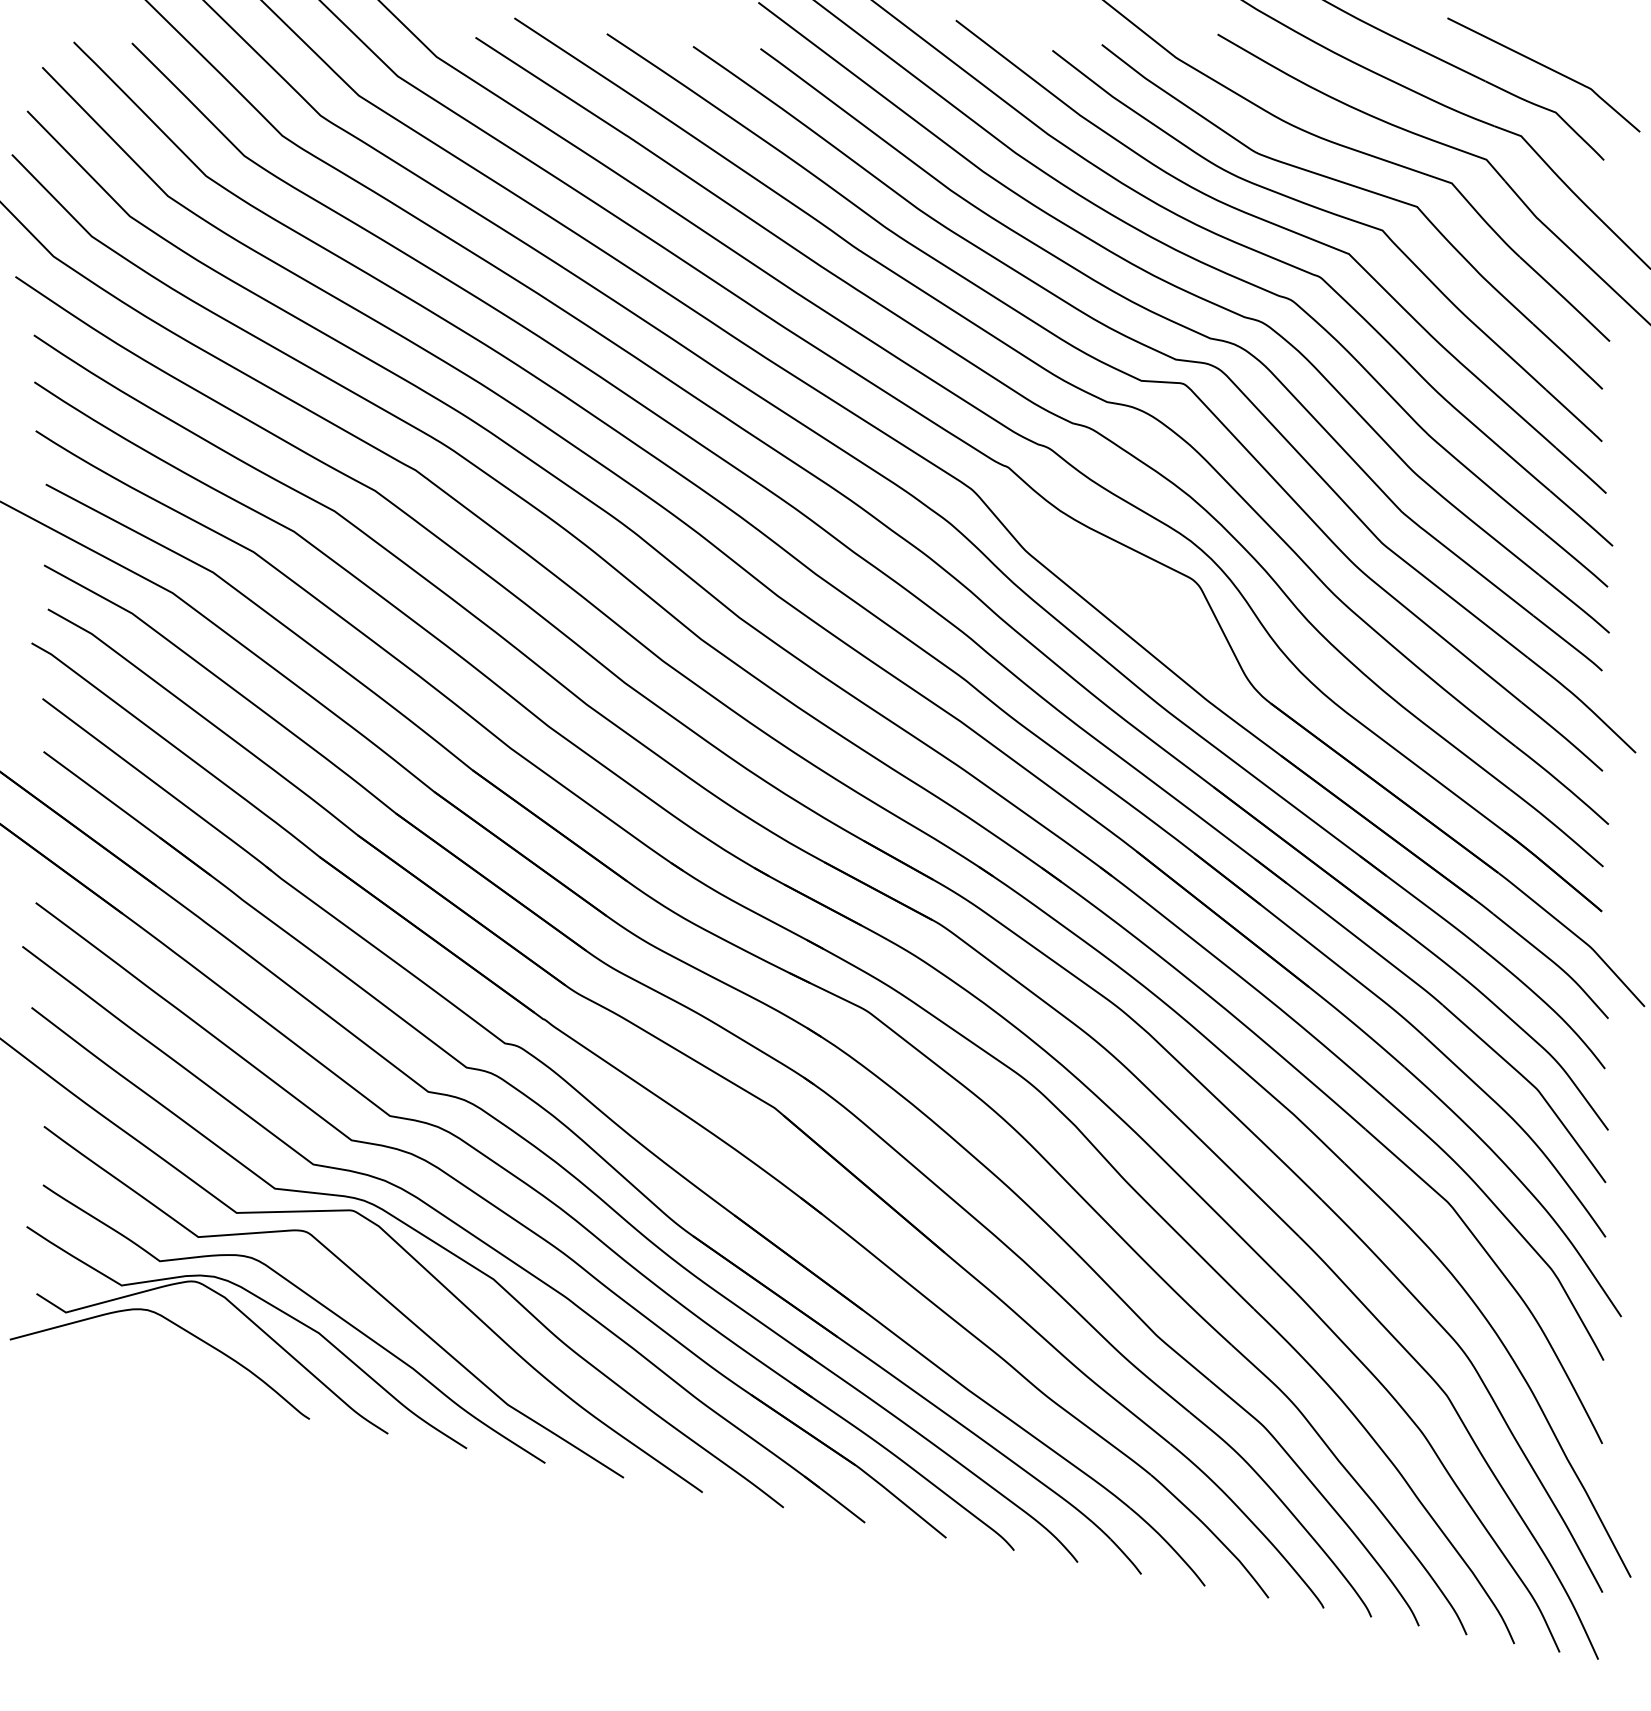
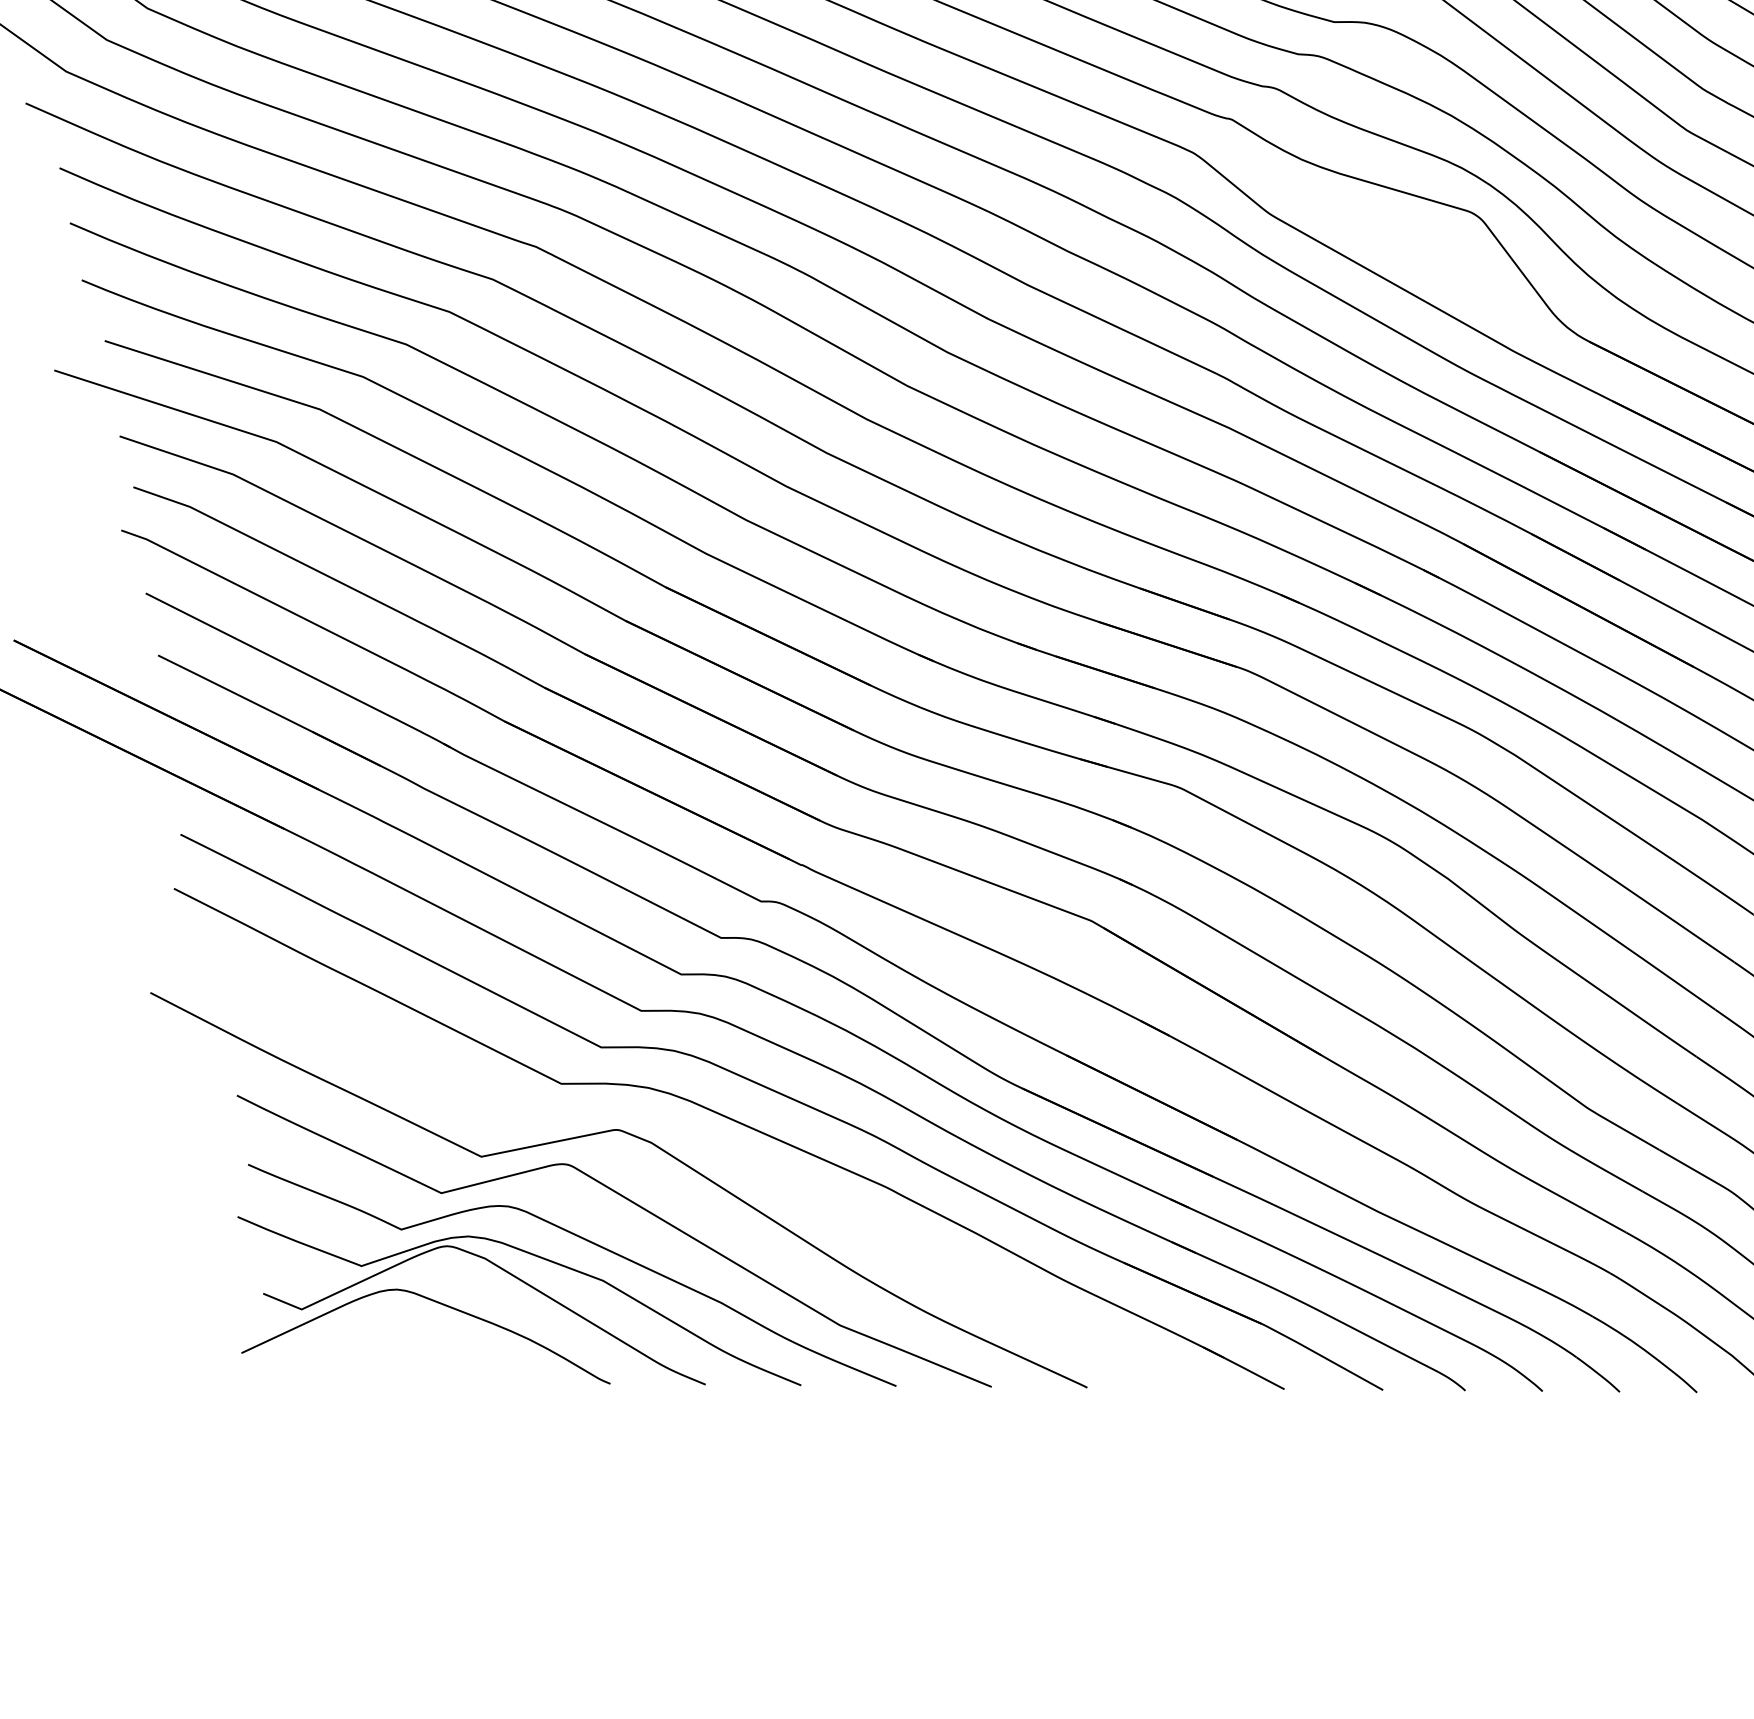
curve: (421, 1235) -> (703, 1144), removed

